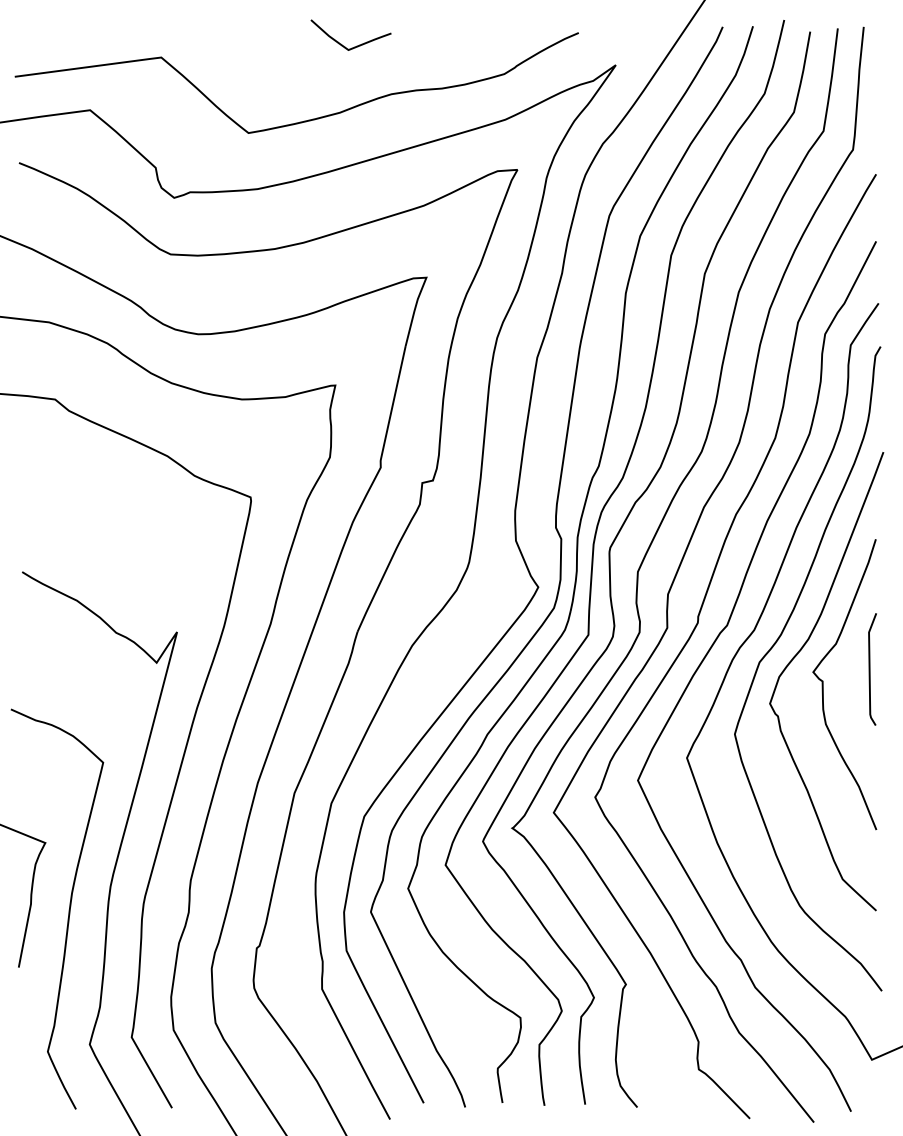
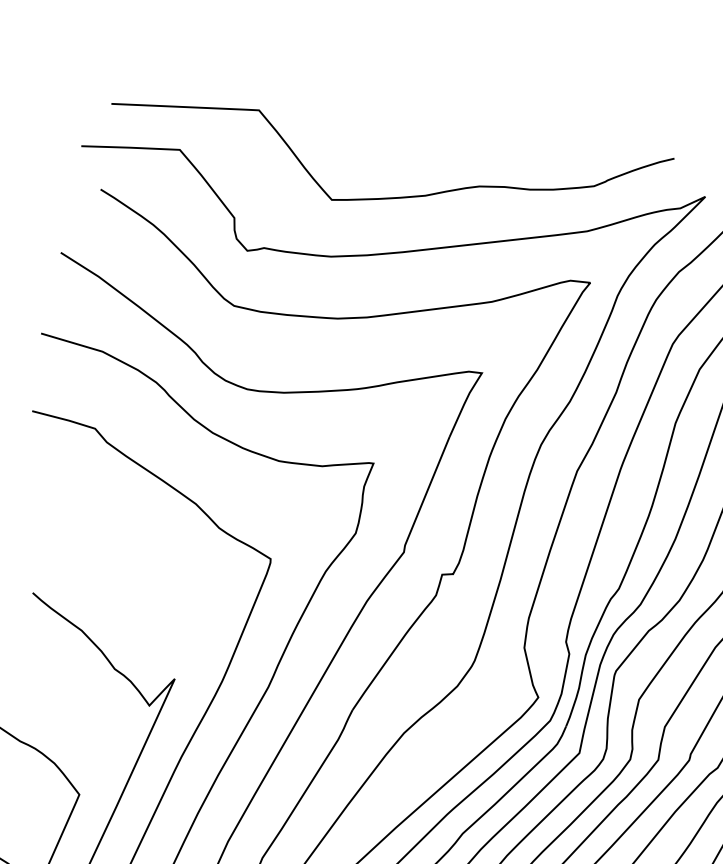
curve: (356, 45) -> (453, 132), removed

